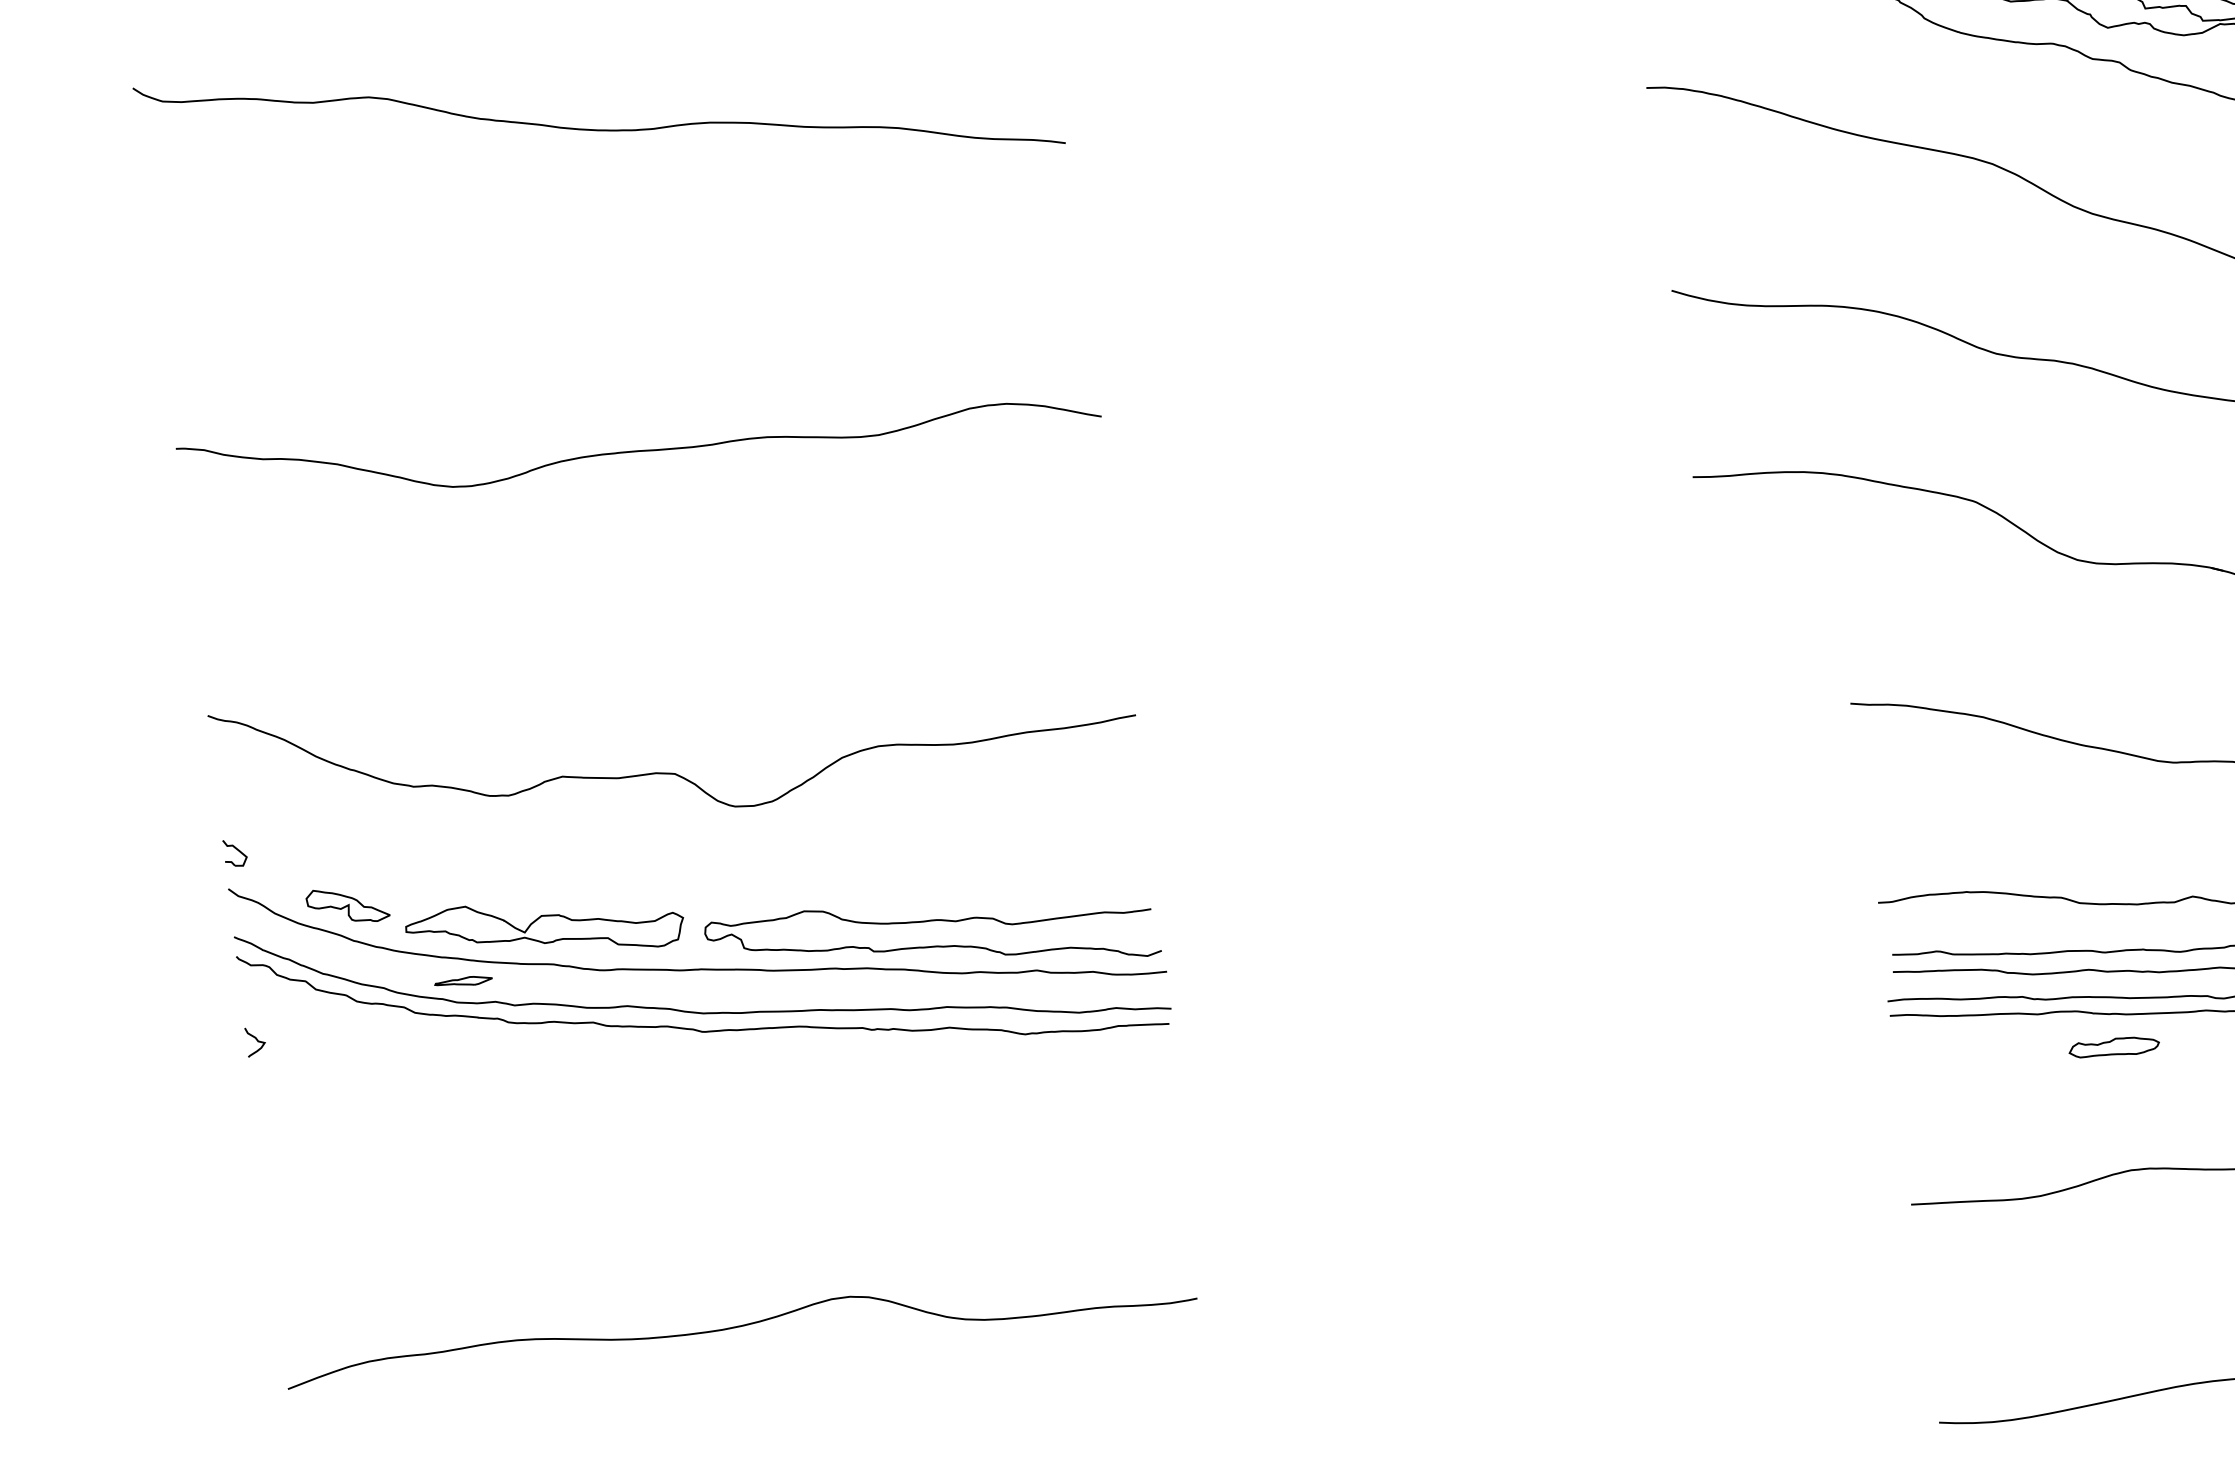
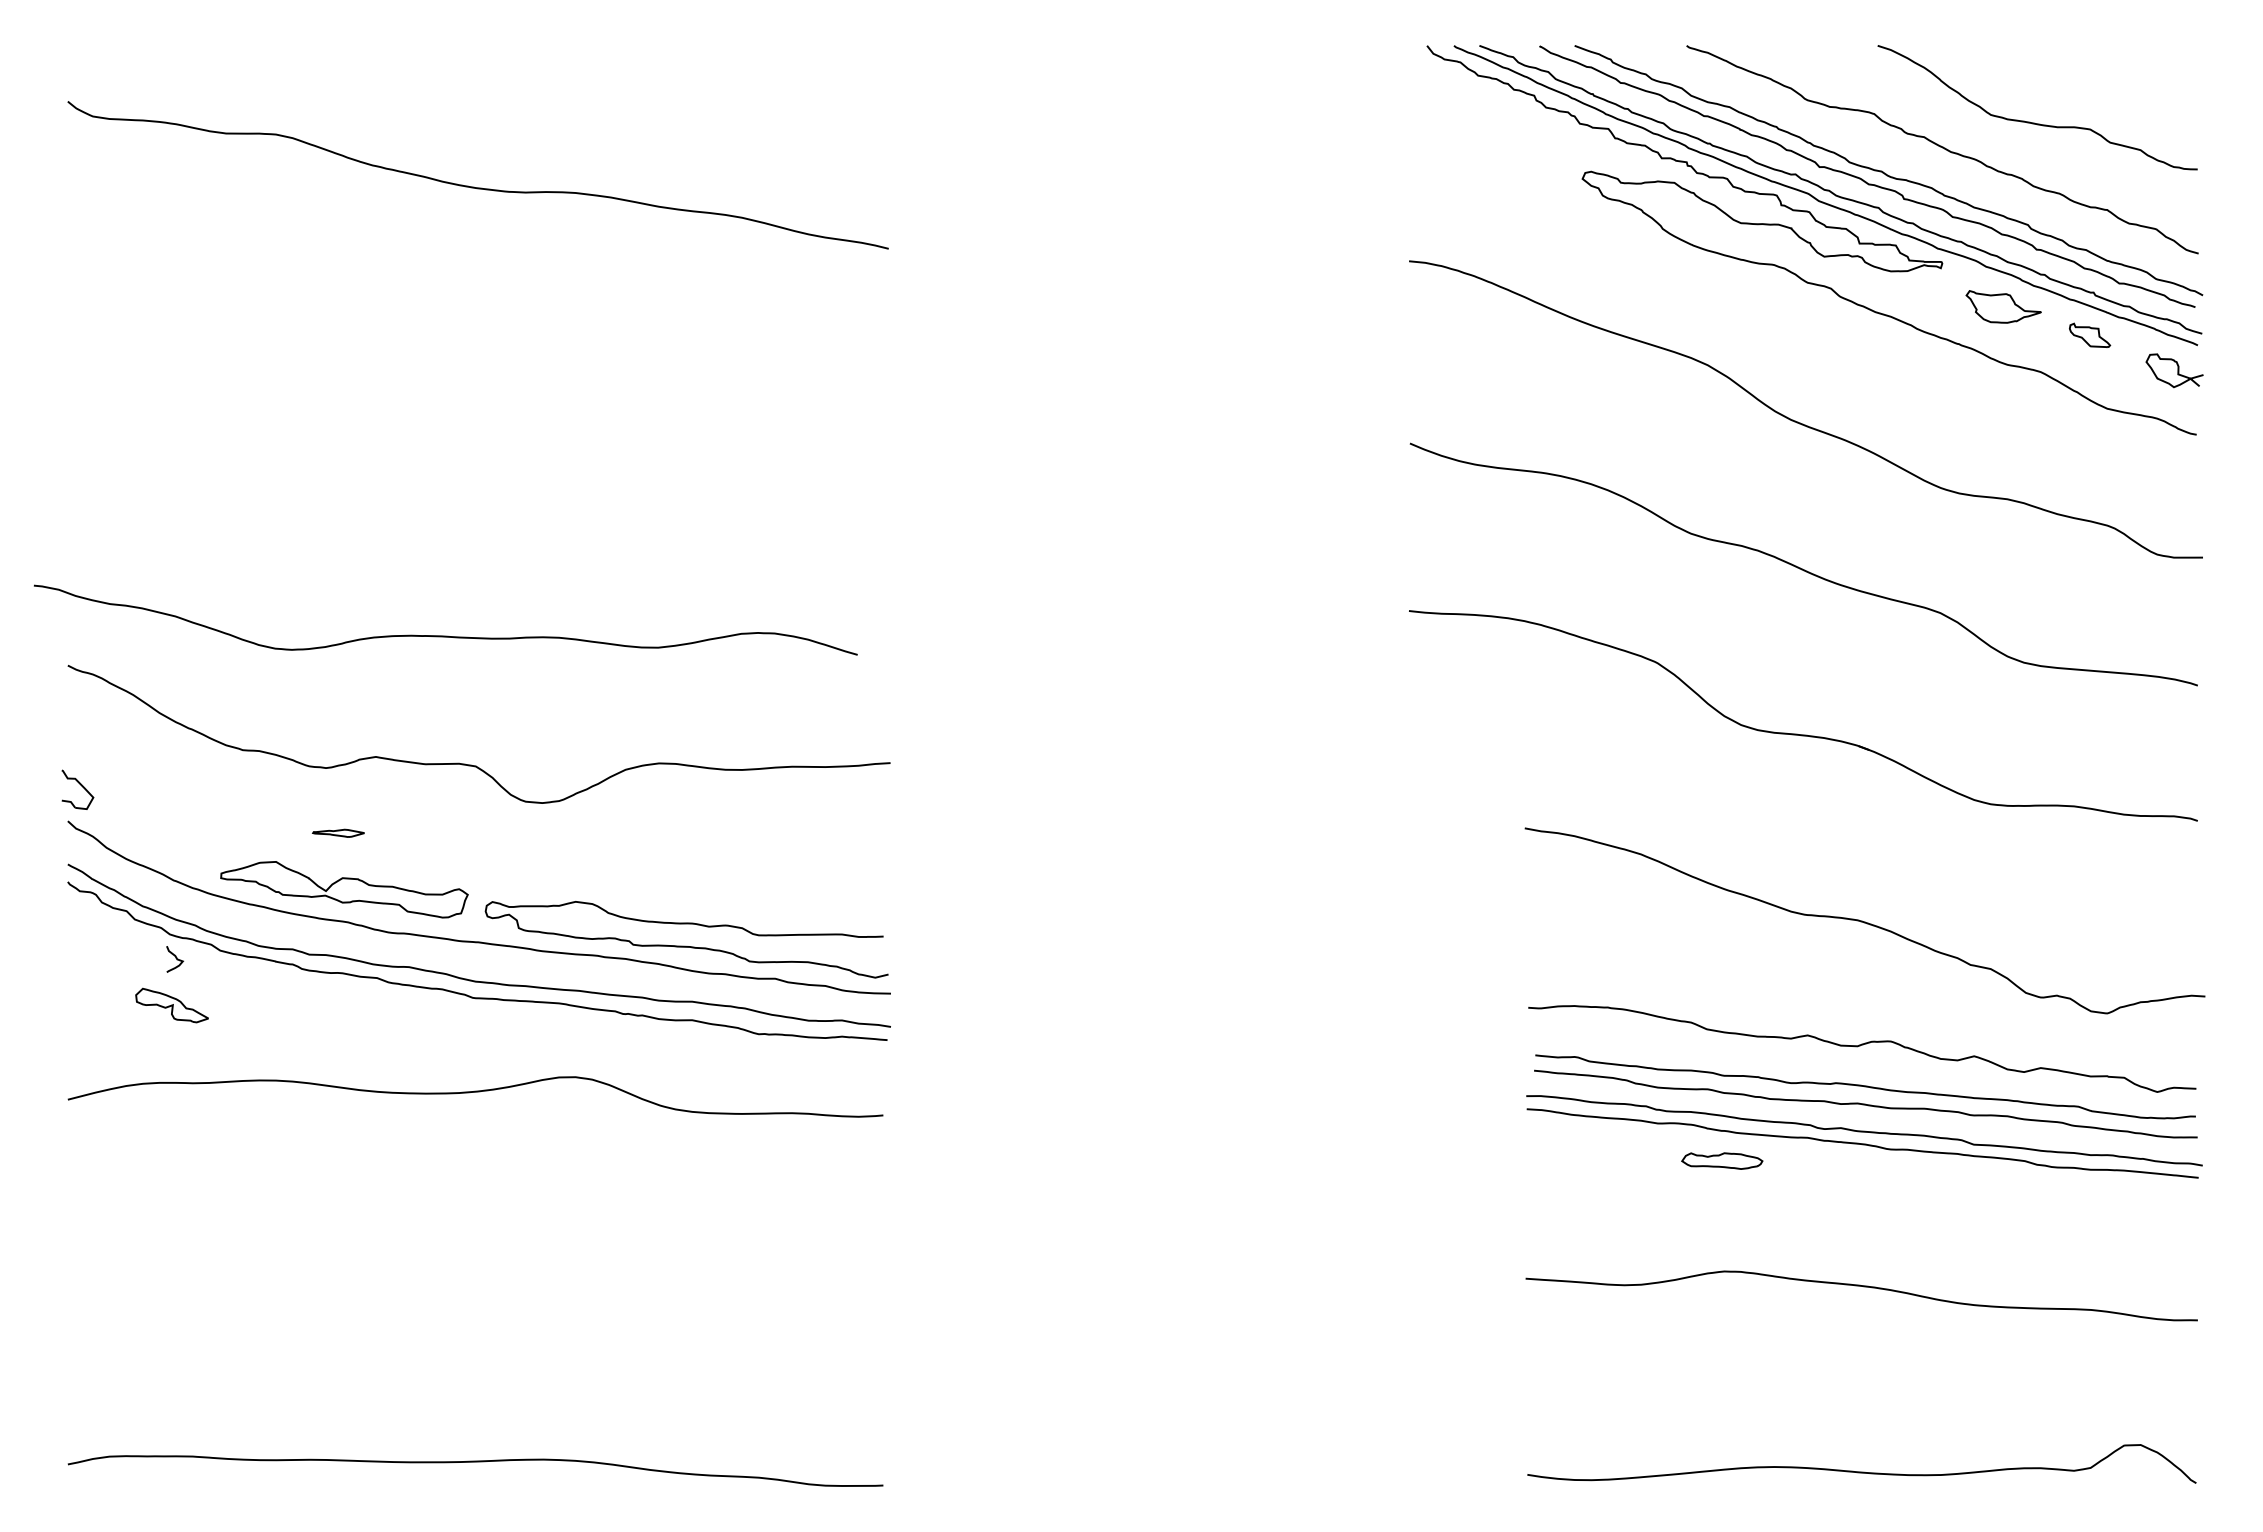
curve: (640, 449) -> (445, 635), moved
part: (234, 853) -> (77, 790), size x1.6
part: (347, 905) -> (171, 1005), moved
part: (463, 980) -> (338, 832), moved
curve: (256, 1040) -> (175, 958), moved
curve: (740, 1327) -> (475, 1092), moved

